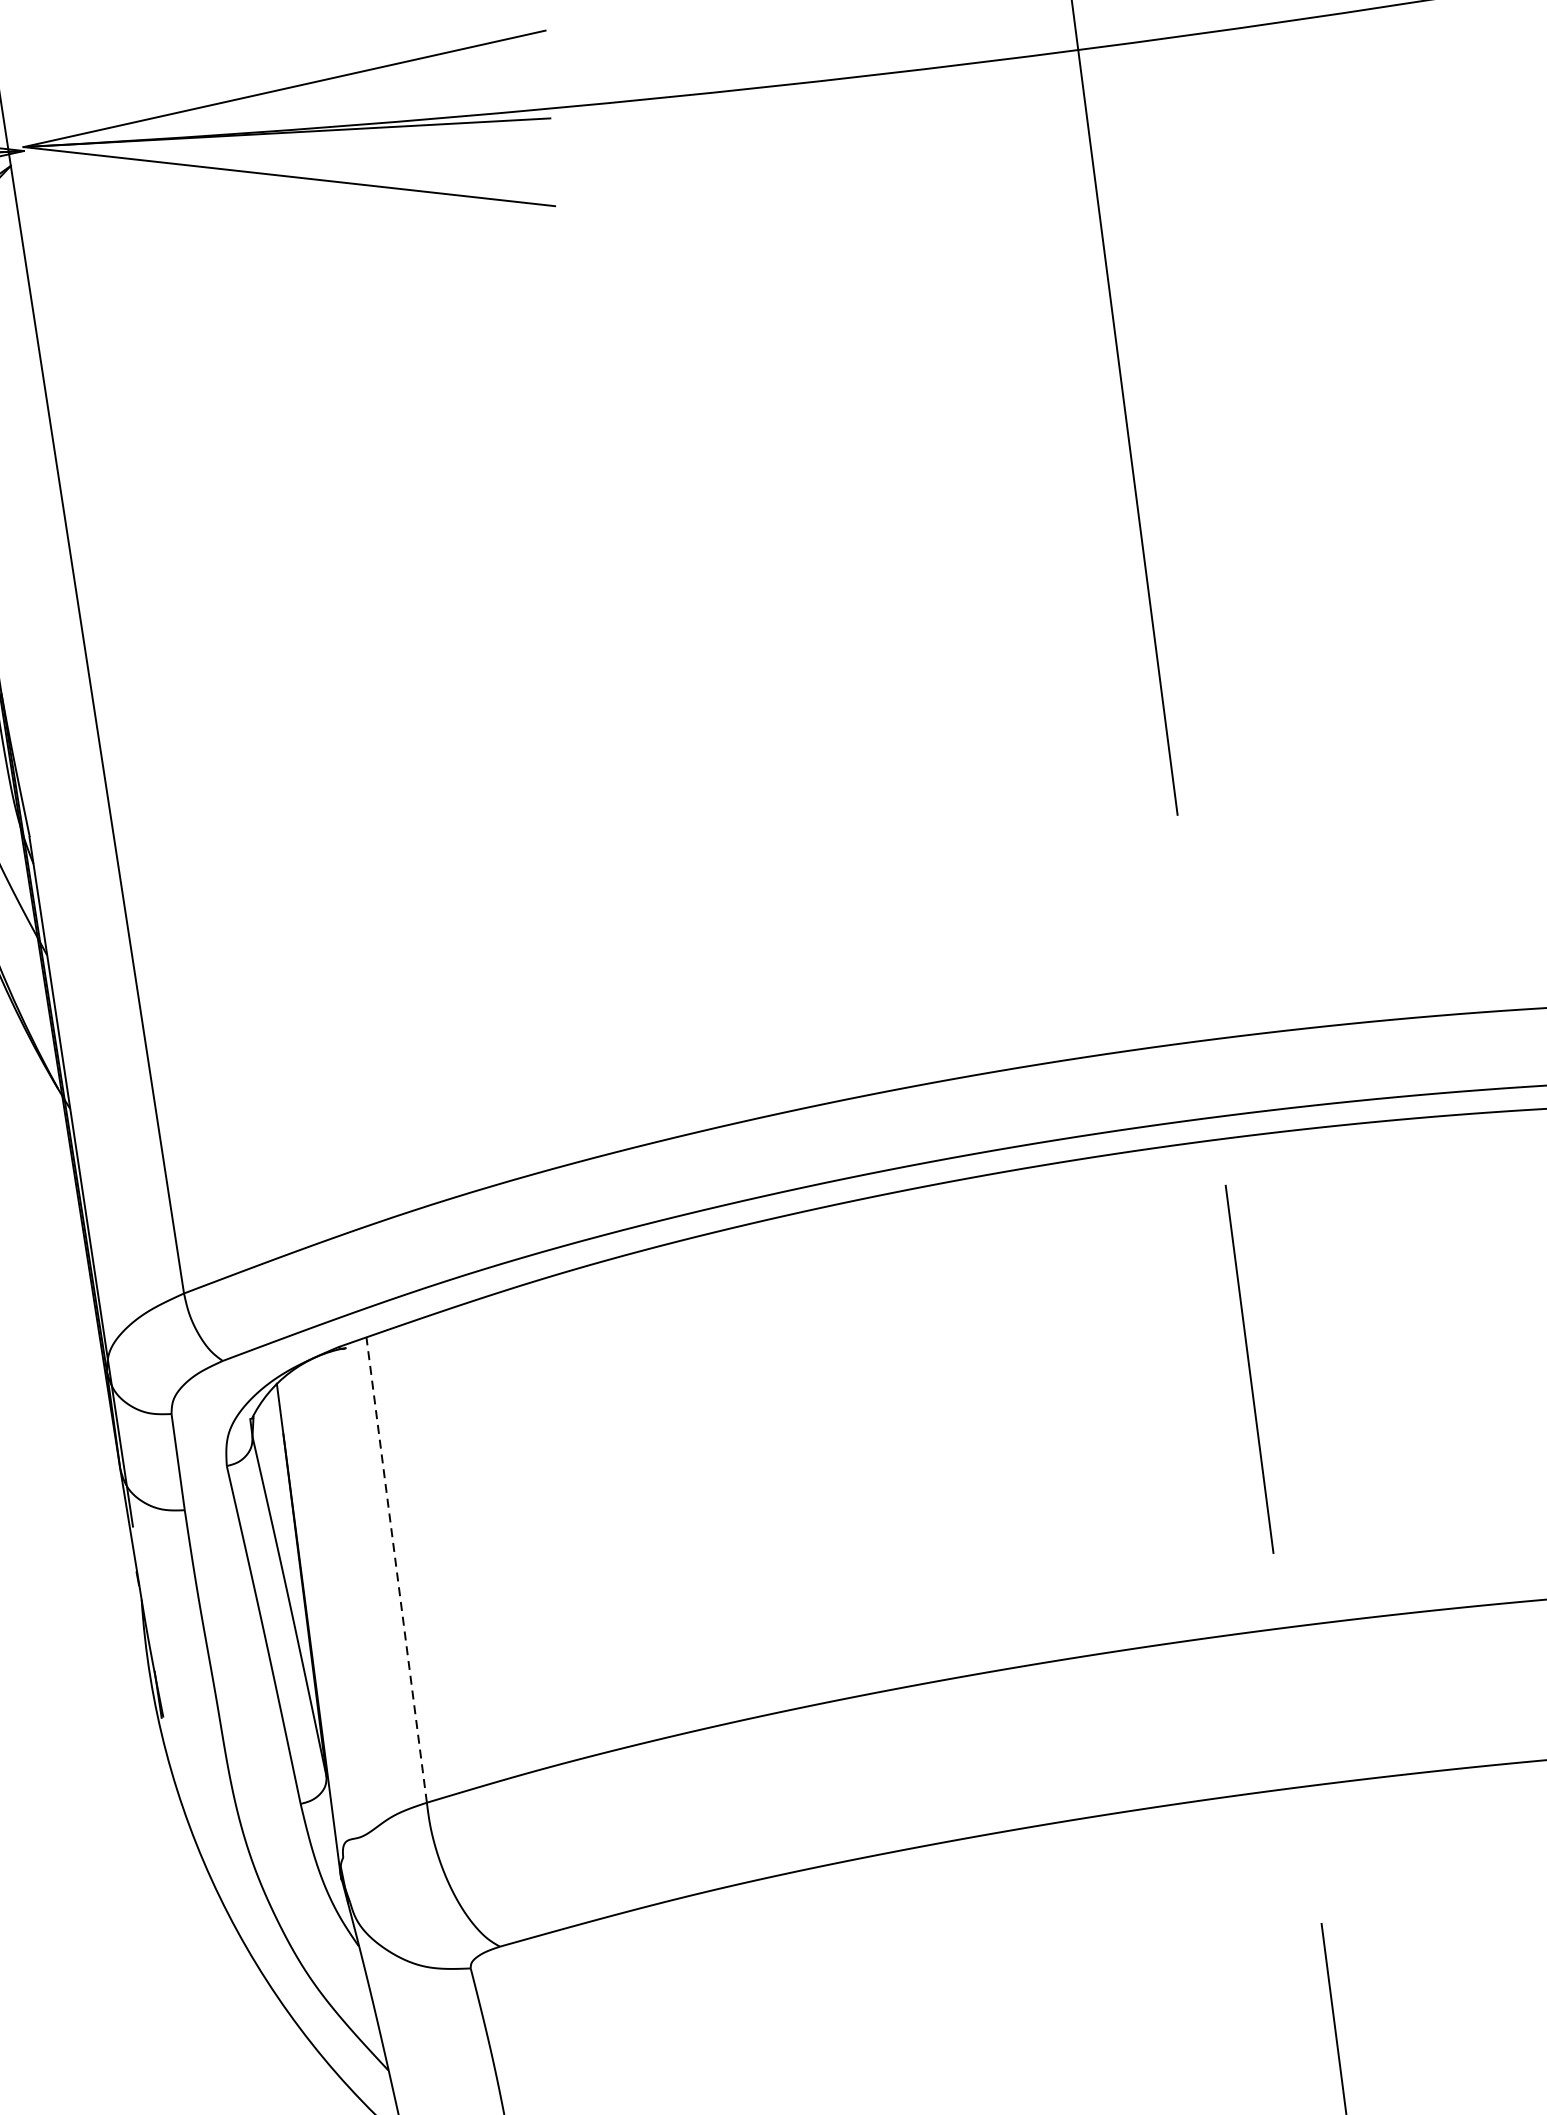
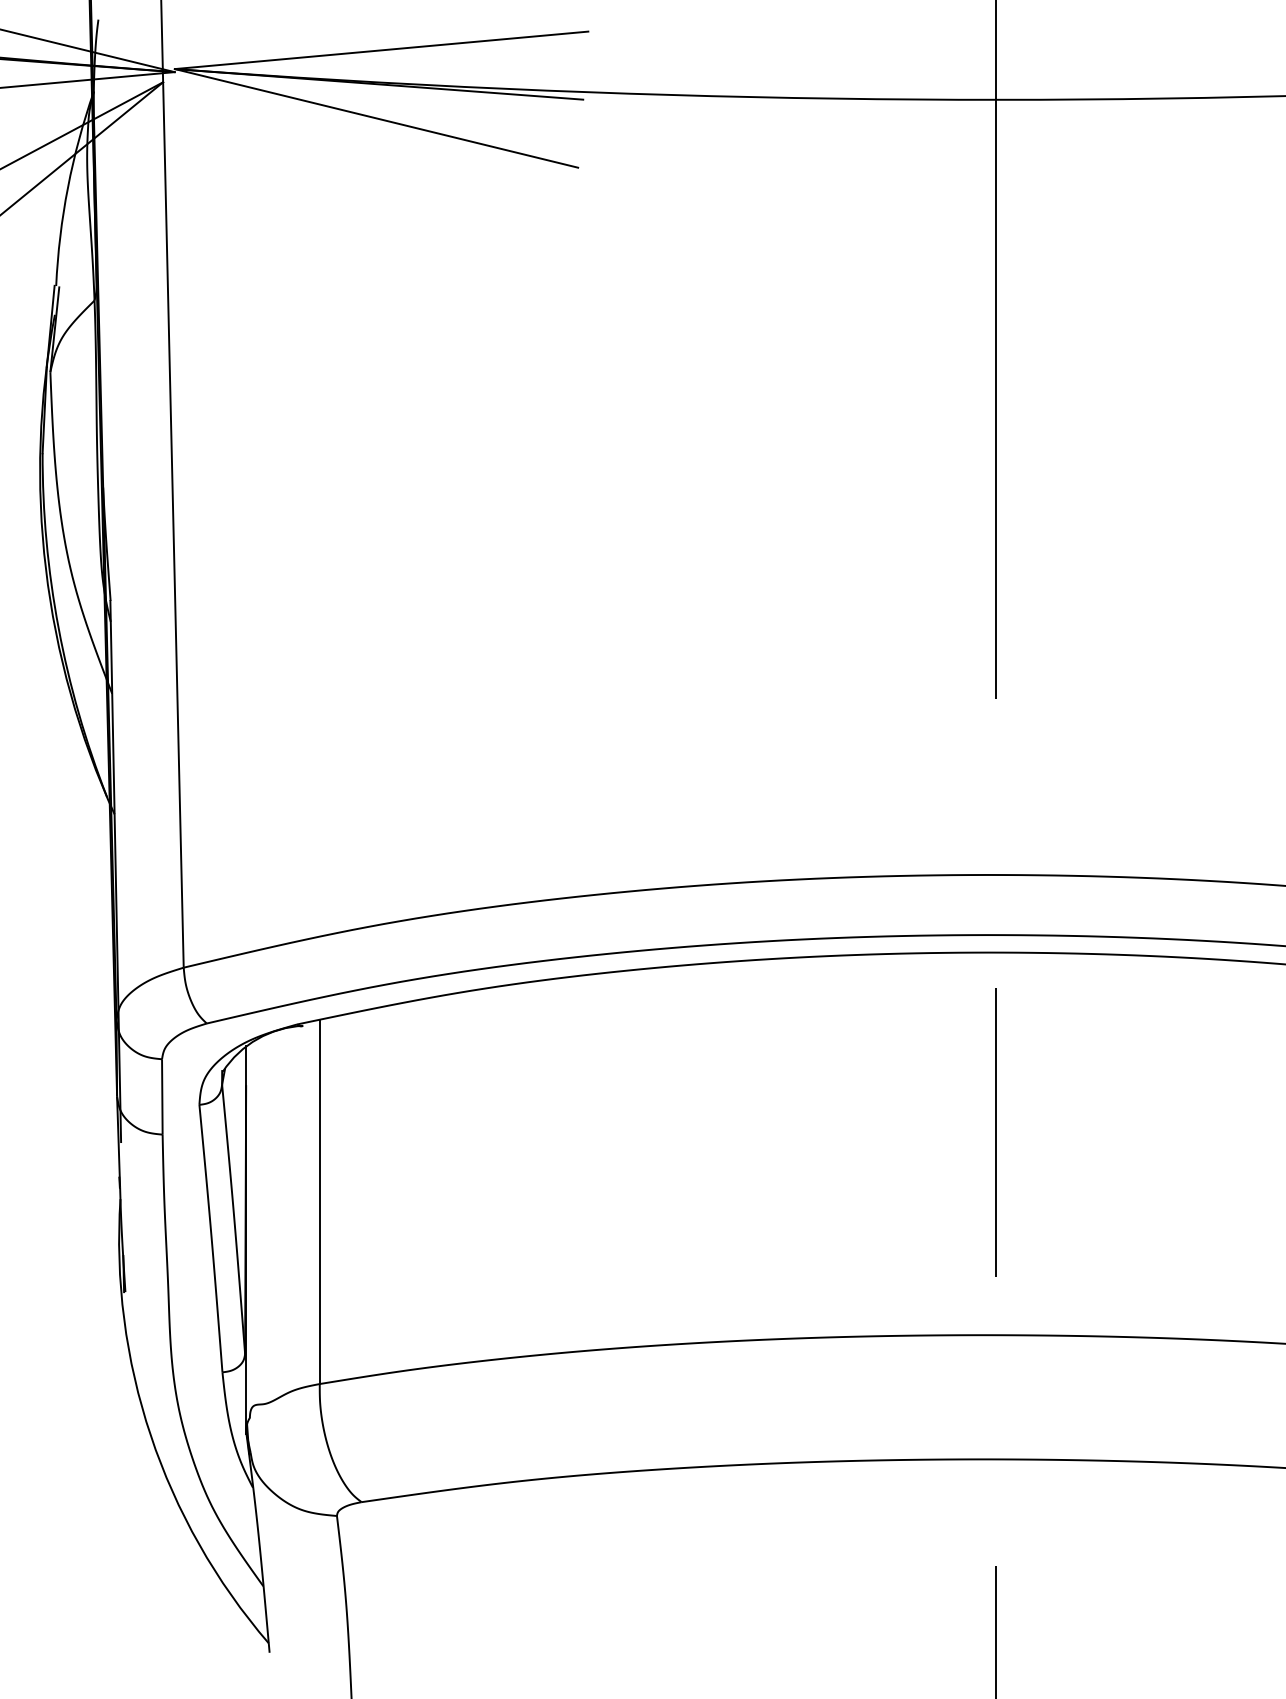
line: (396, 1570) -> (319, 1202), dashed -> solid

